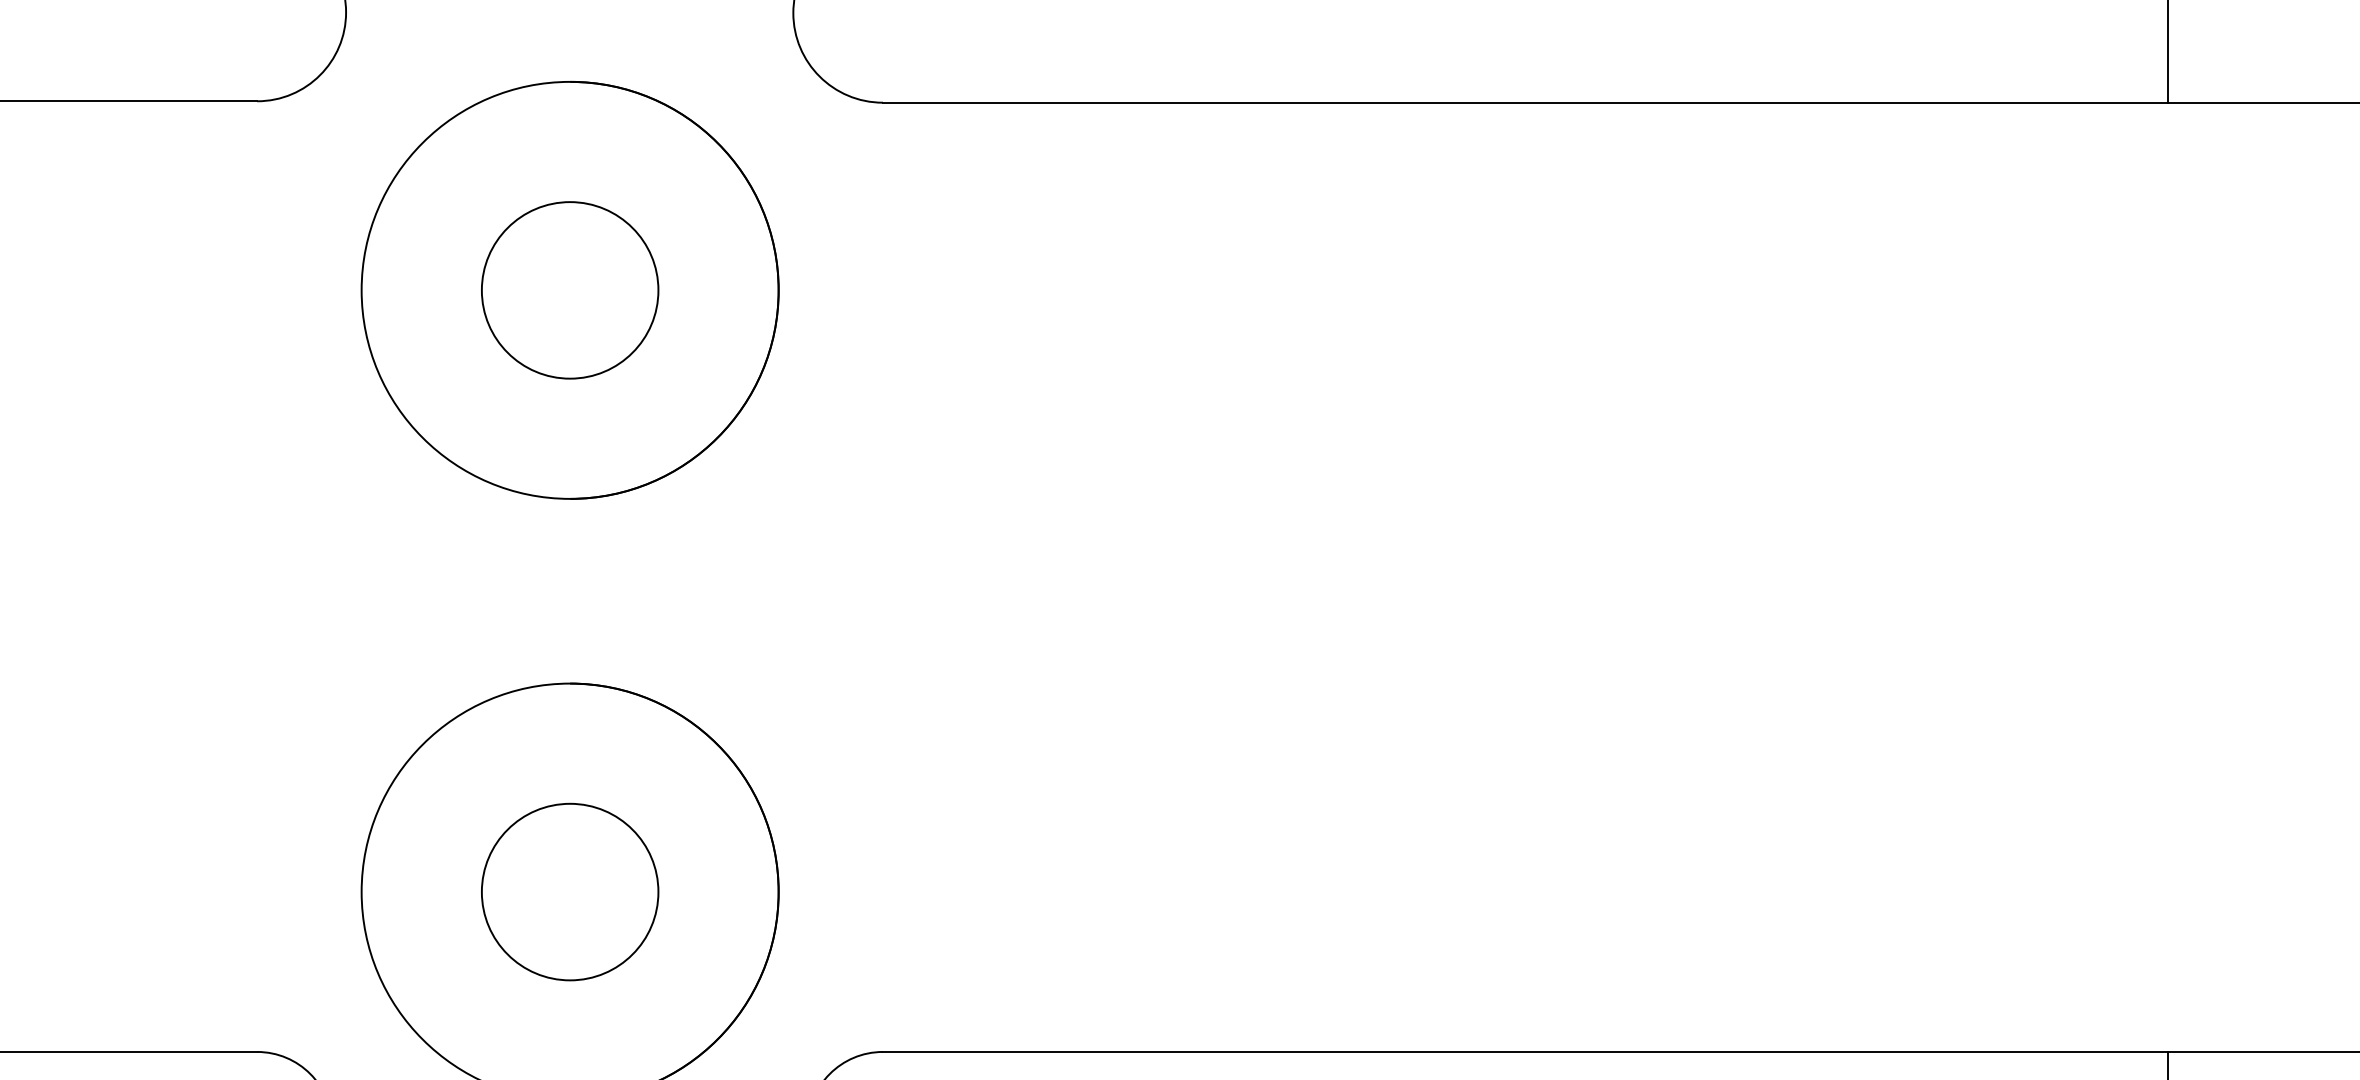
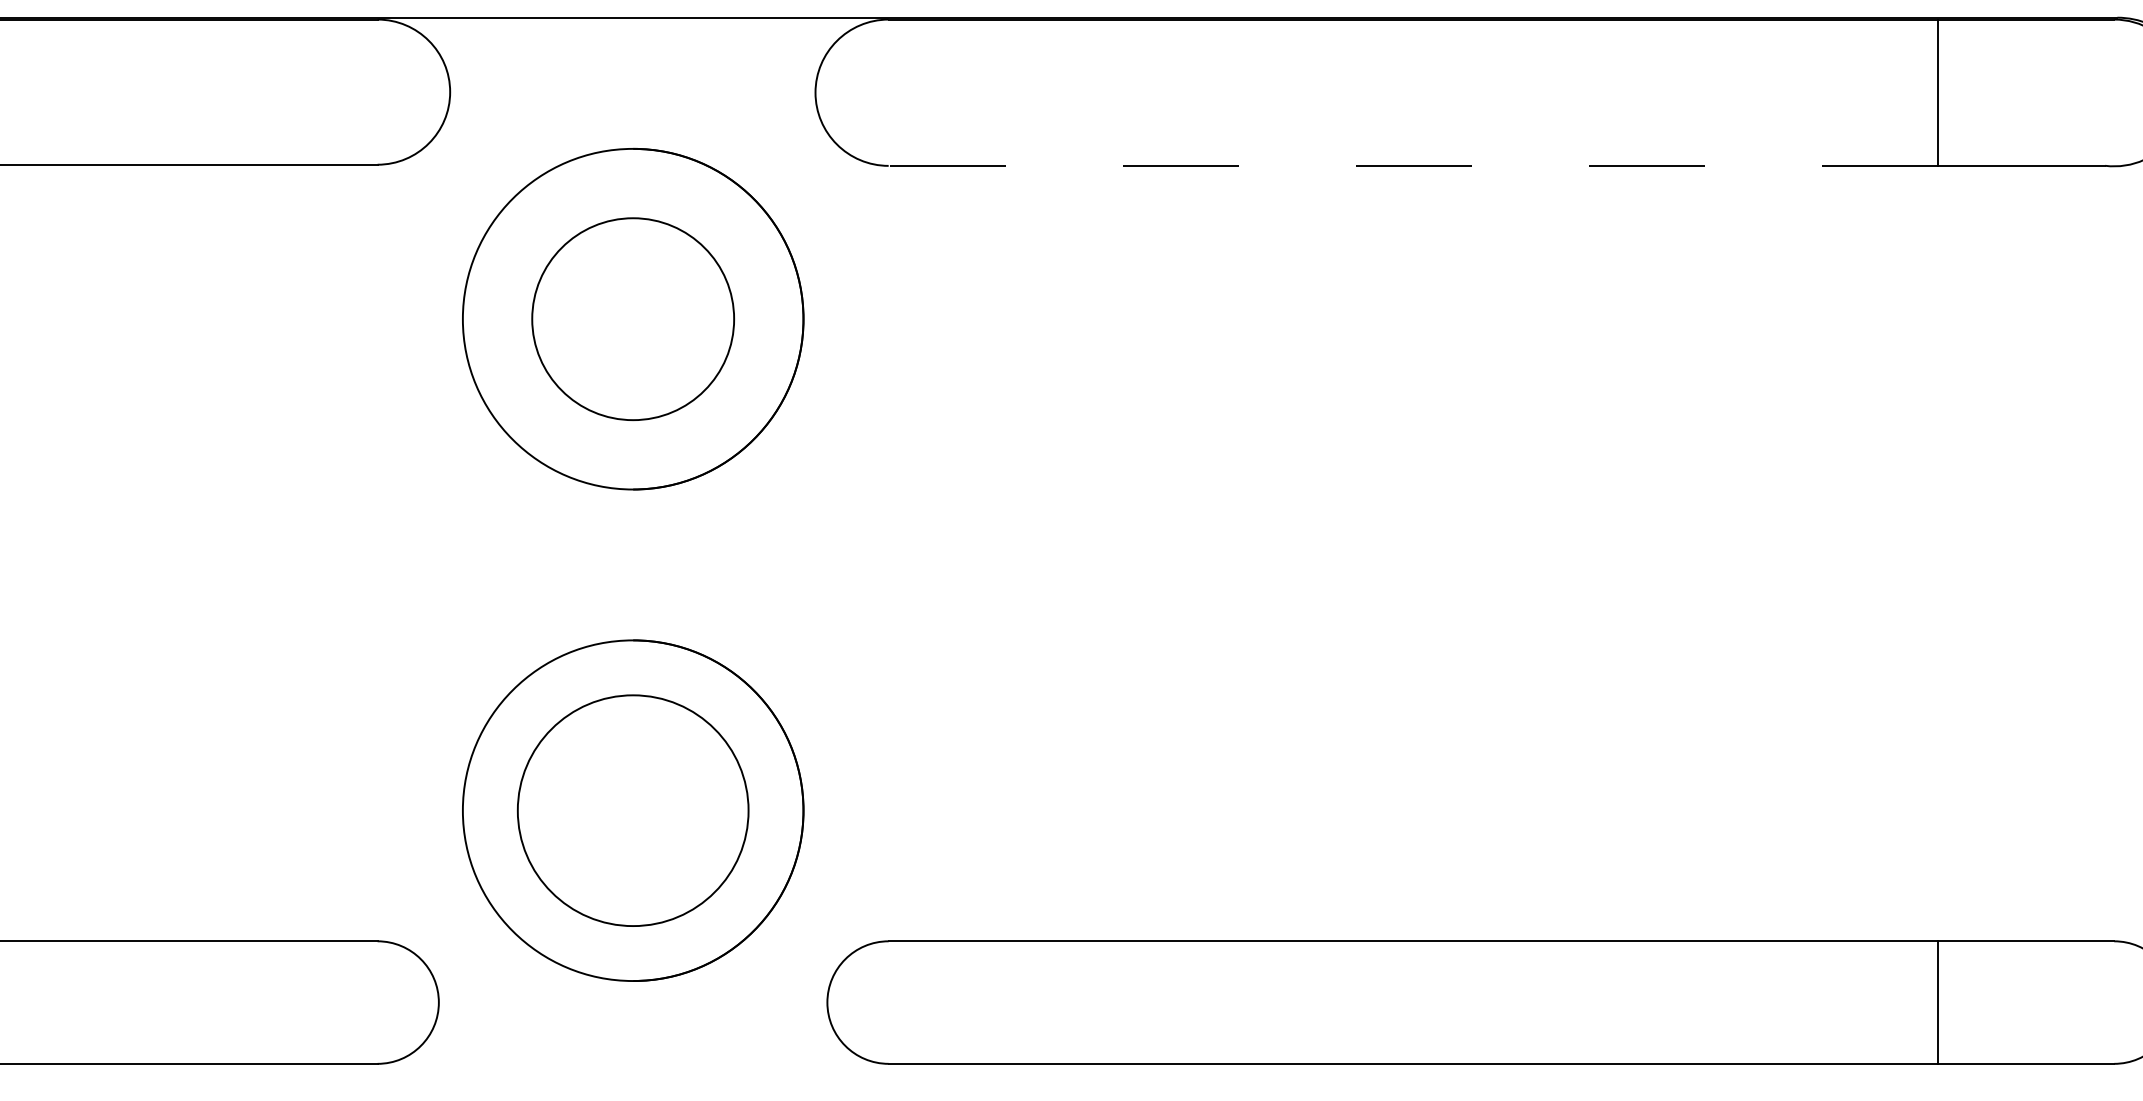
line: (1525, 102) -> (1413, 165), solid -> dashed
circle: (570, 290) -> (633, 319), size x1.4
circle: (570, 891) -> (633, 810), size x1.6

